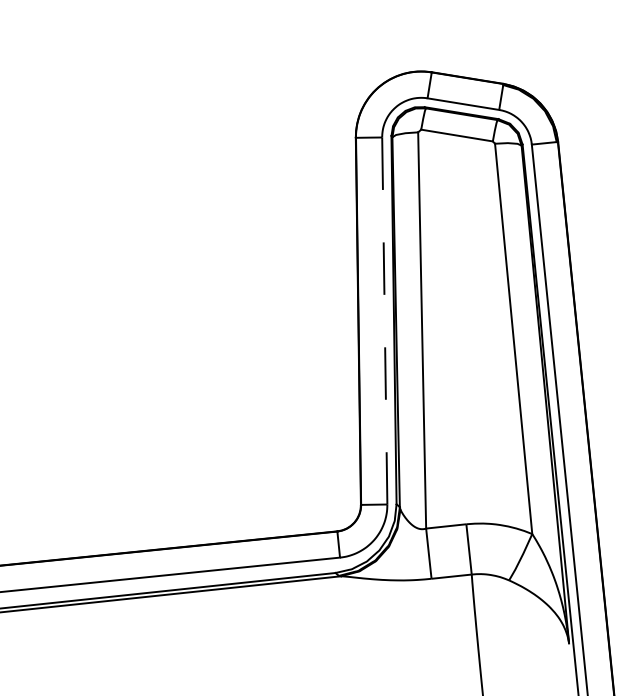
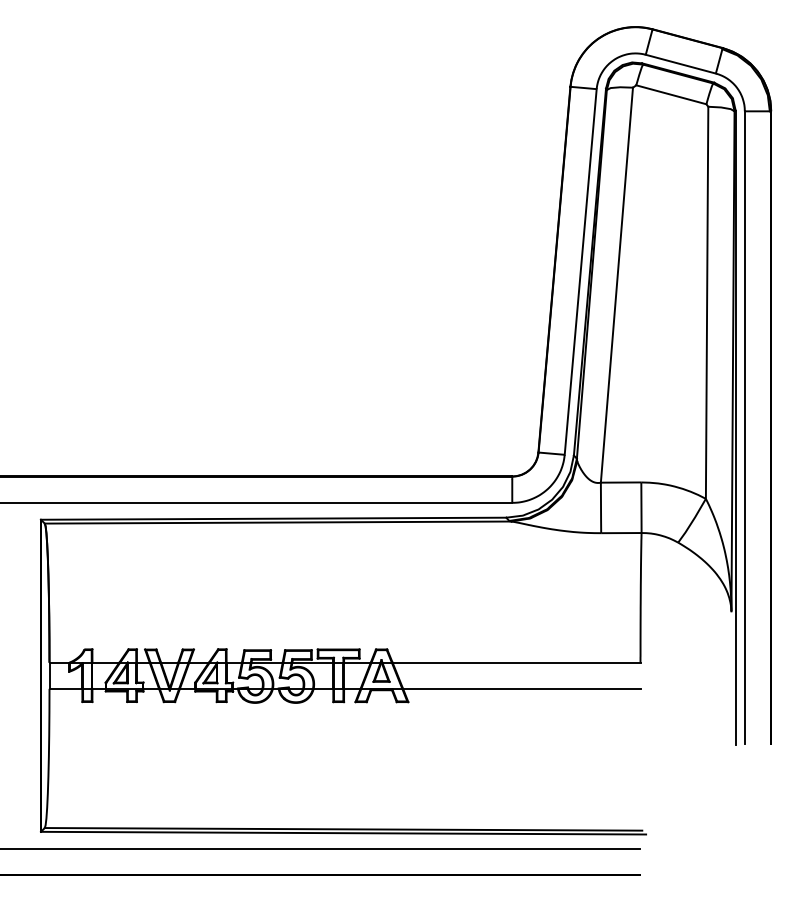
line: (384, 320) -> (580, 271), dashed -> solid

